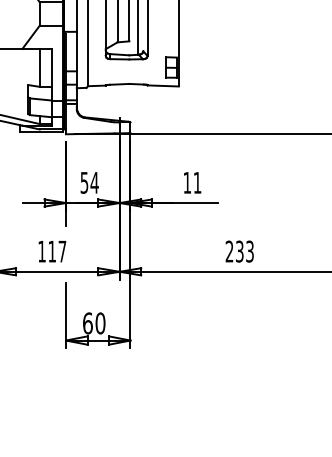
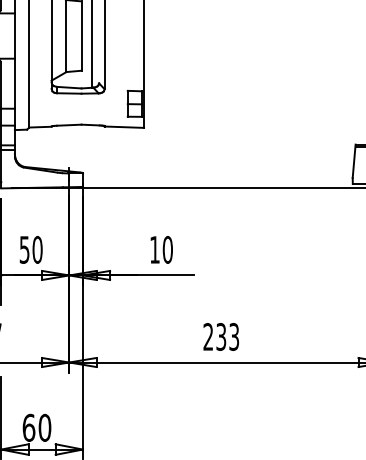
text: (94, 182) -> (37, 249), 54 -> 50
text: (197, 182) -> (167, 249), 11 -> 10

